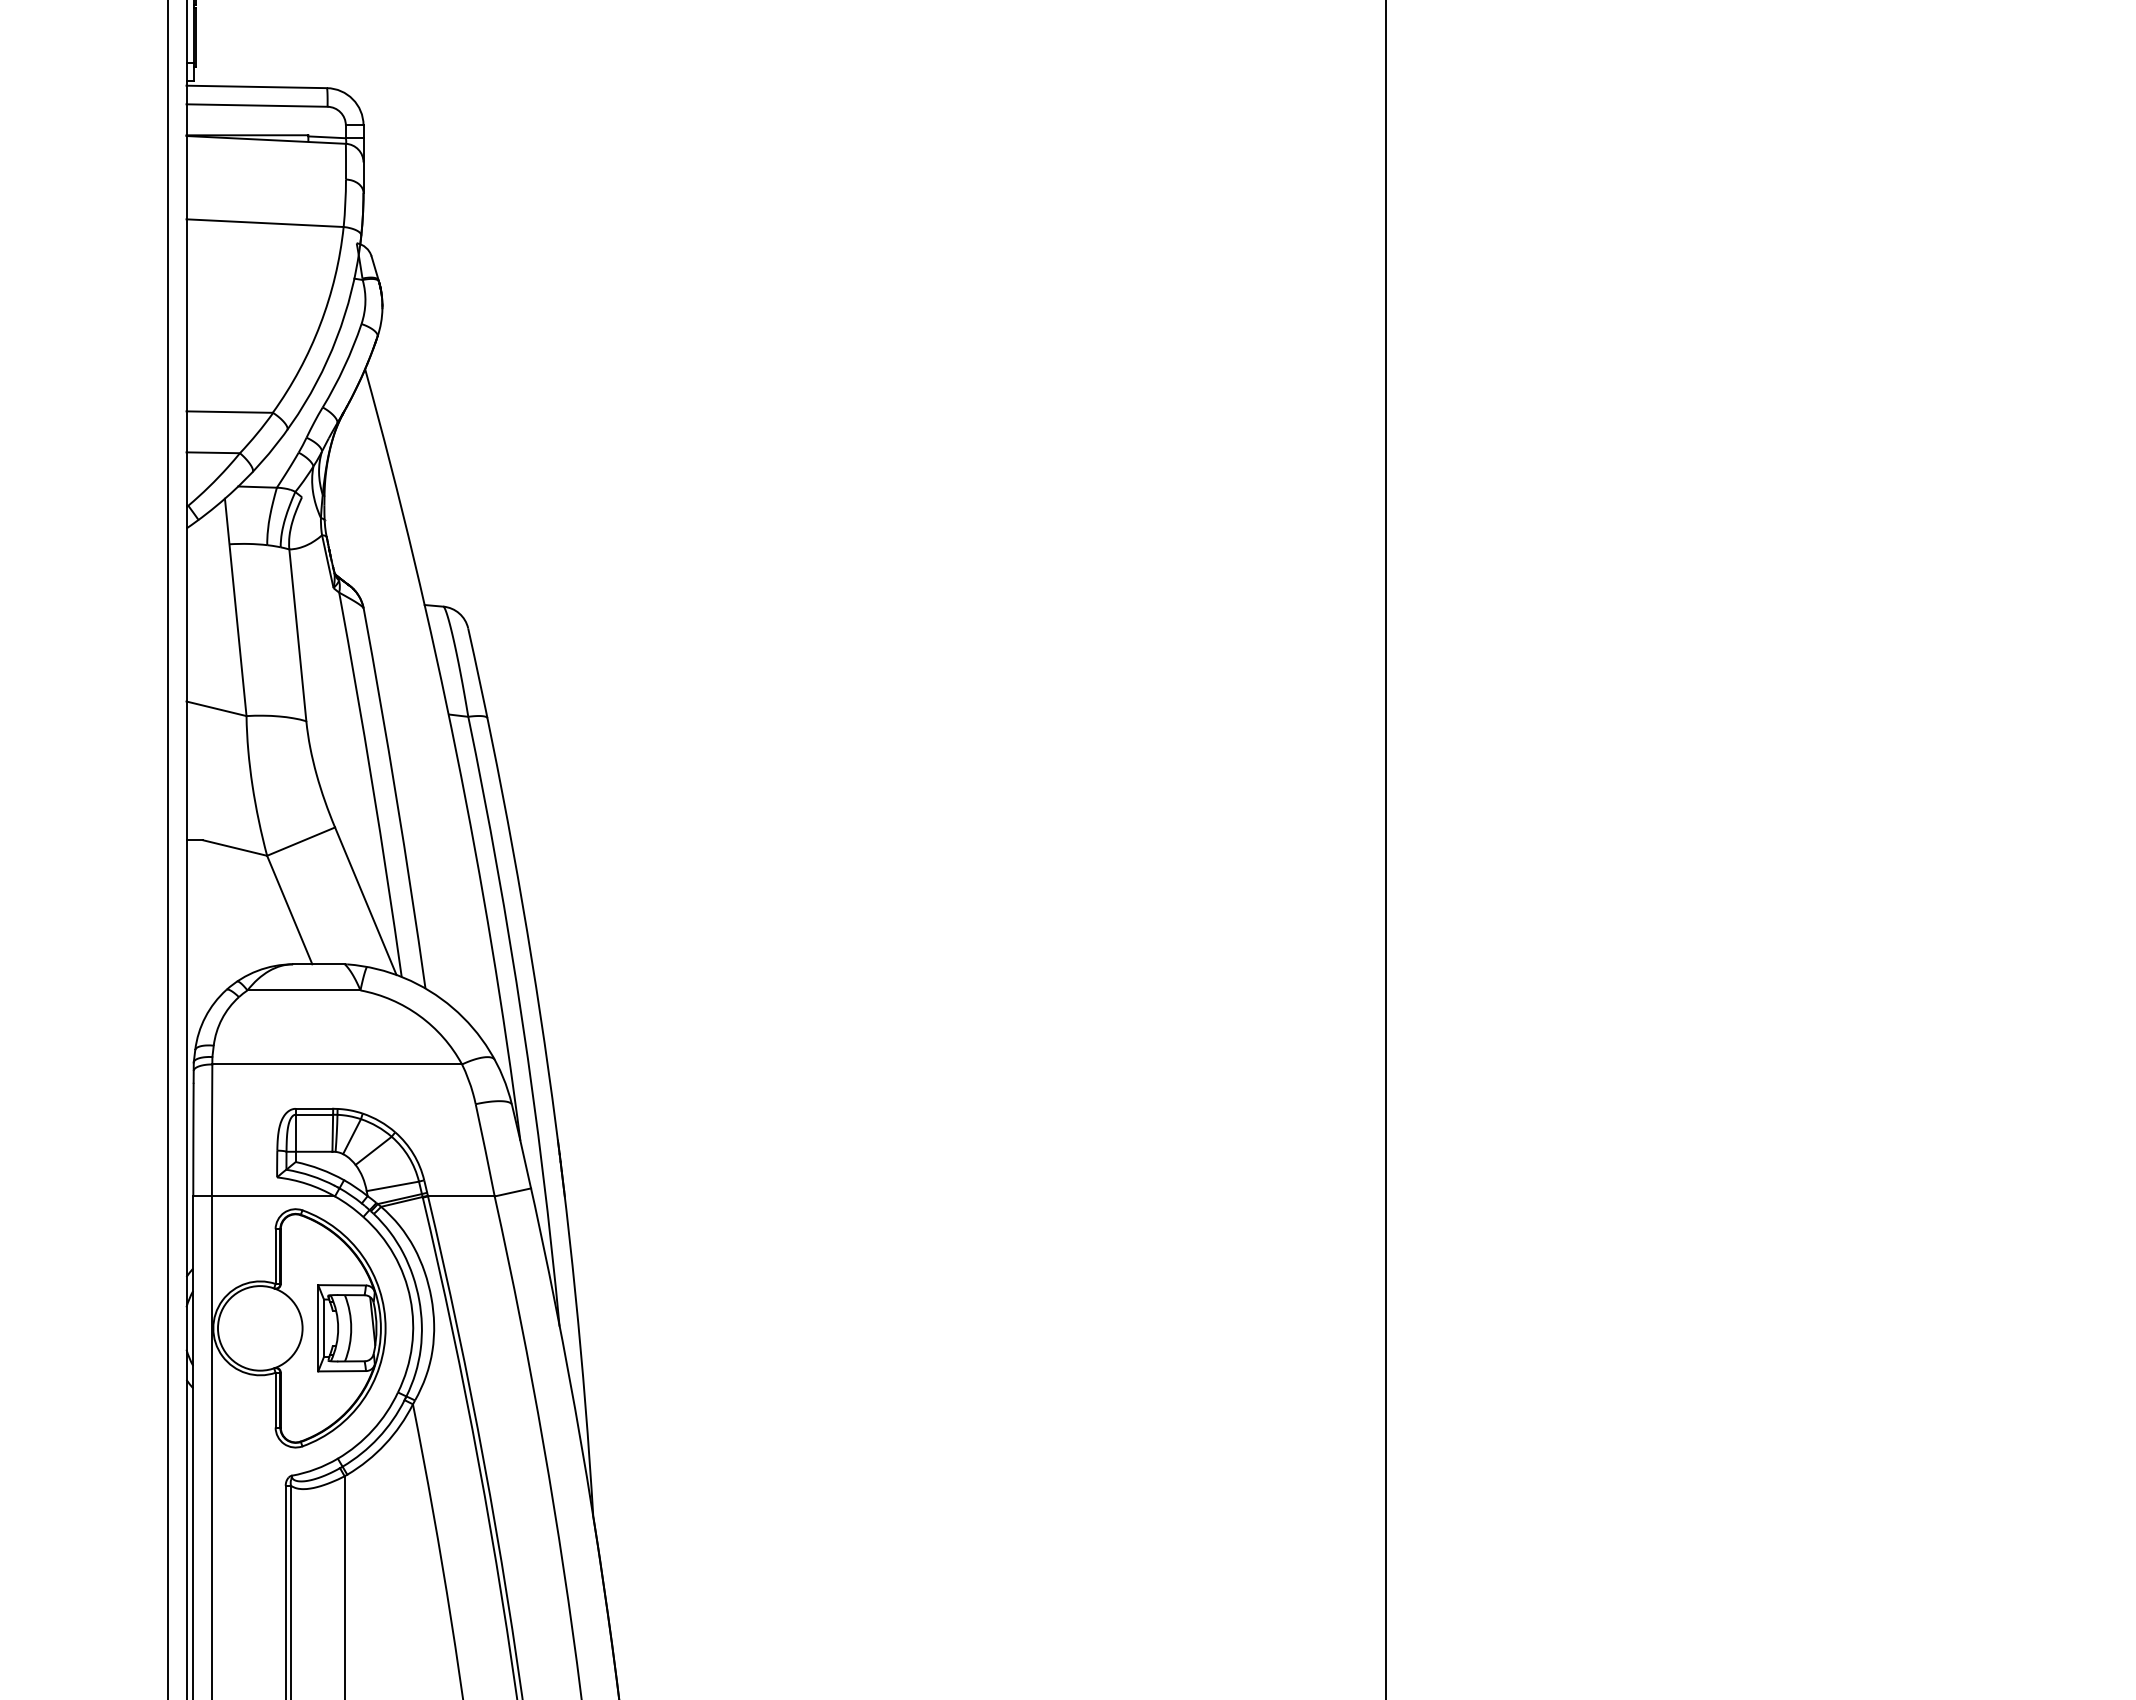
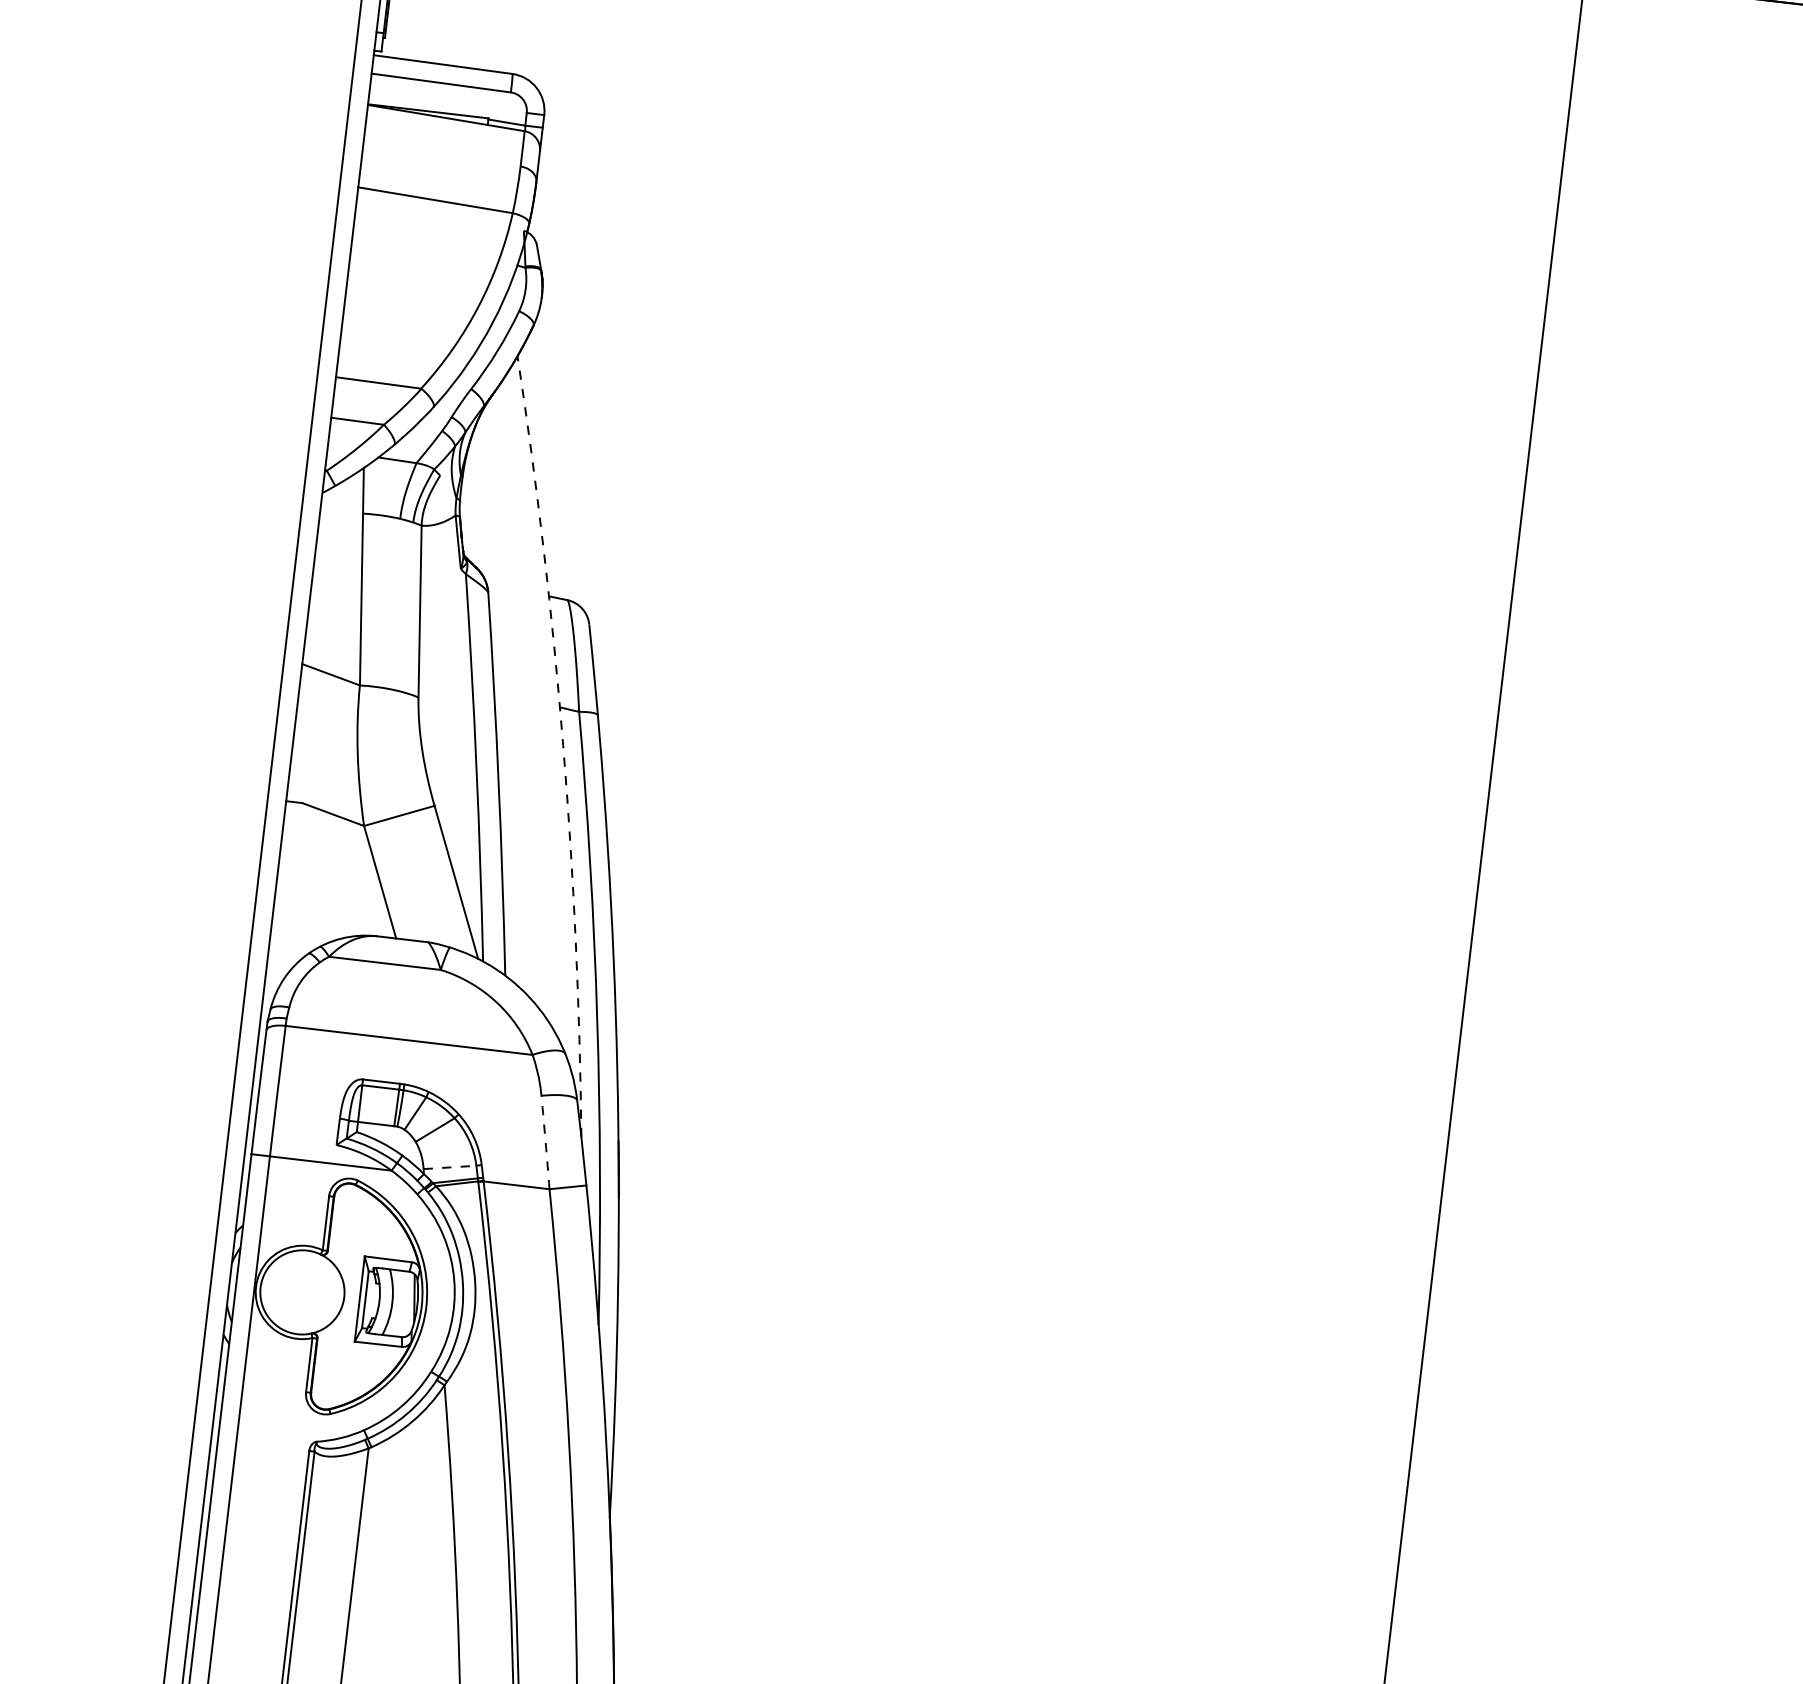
arc: (456, 752) -> (563, 745), solid -> dashed
arc: (485, 1150) -> (545, 1142), solid -> dashed
line: (392, 1186) -> (449, 1167), solid -> dashed

